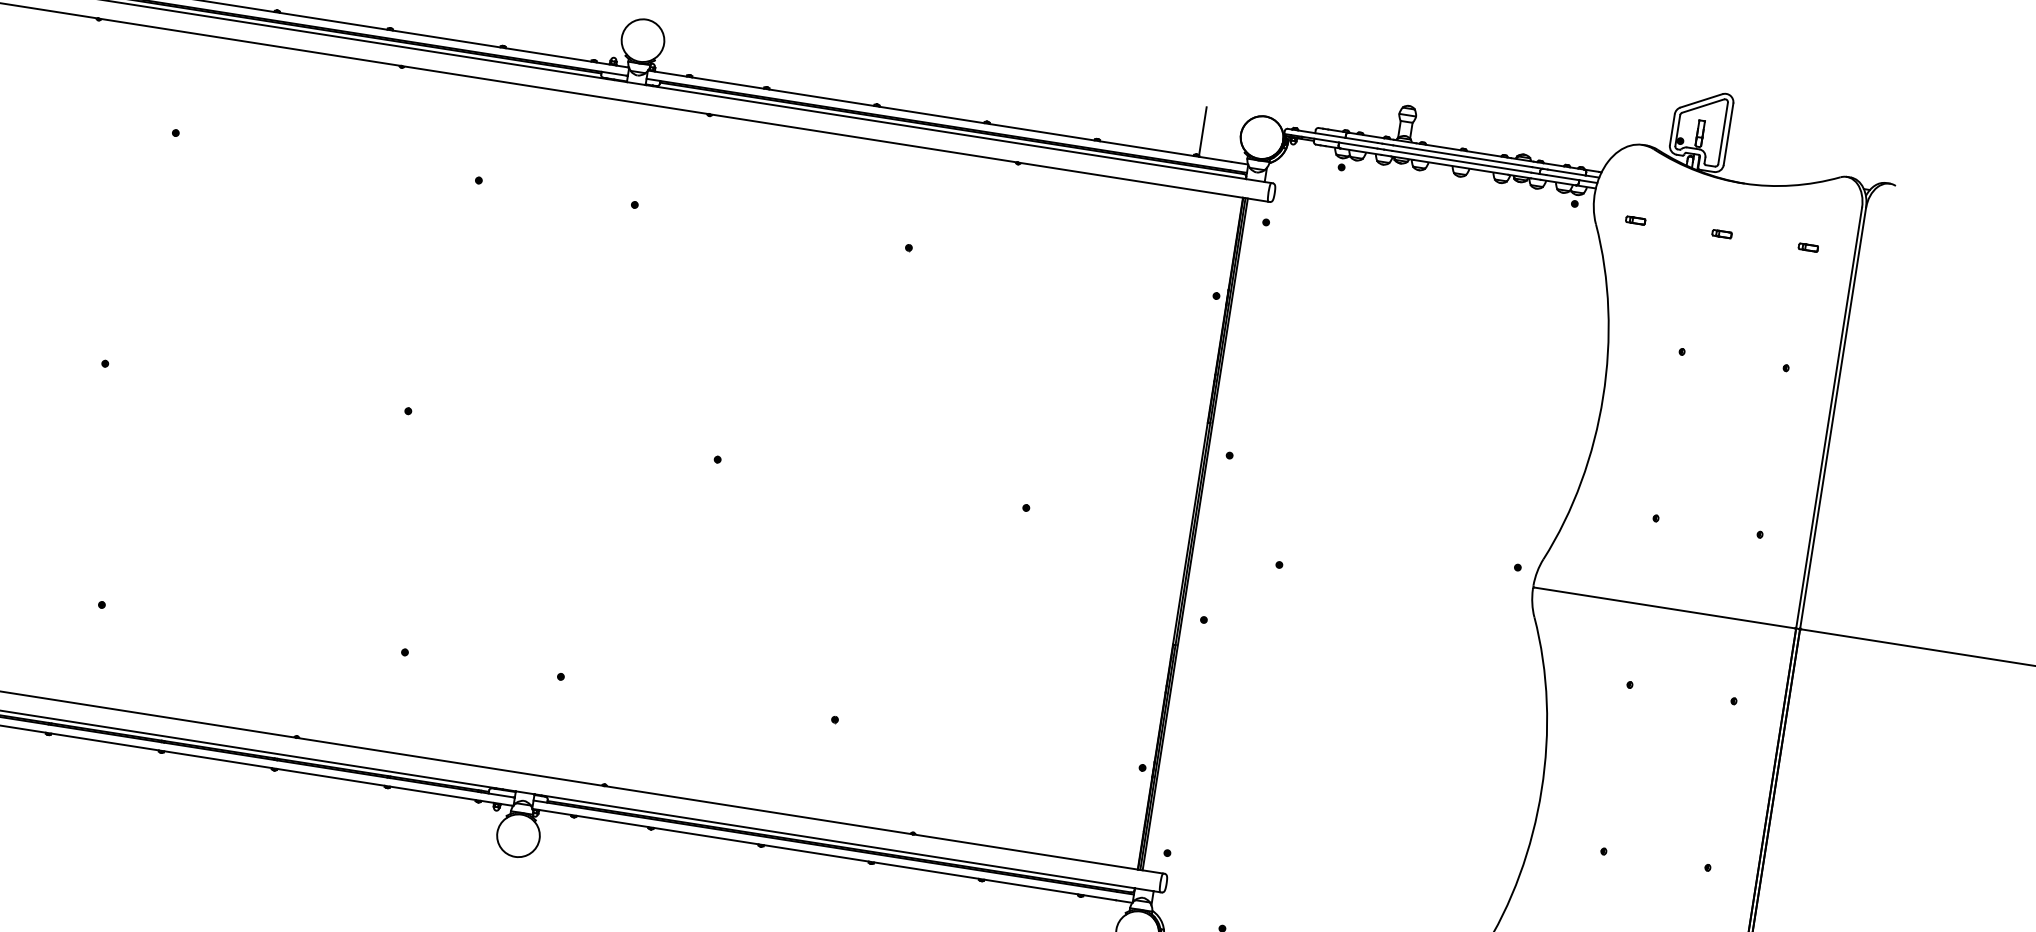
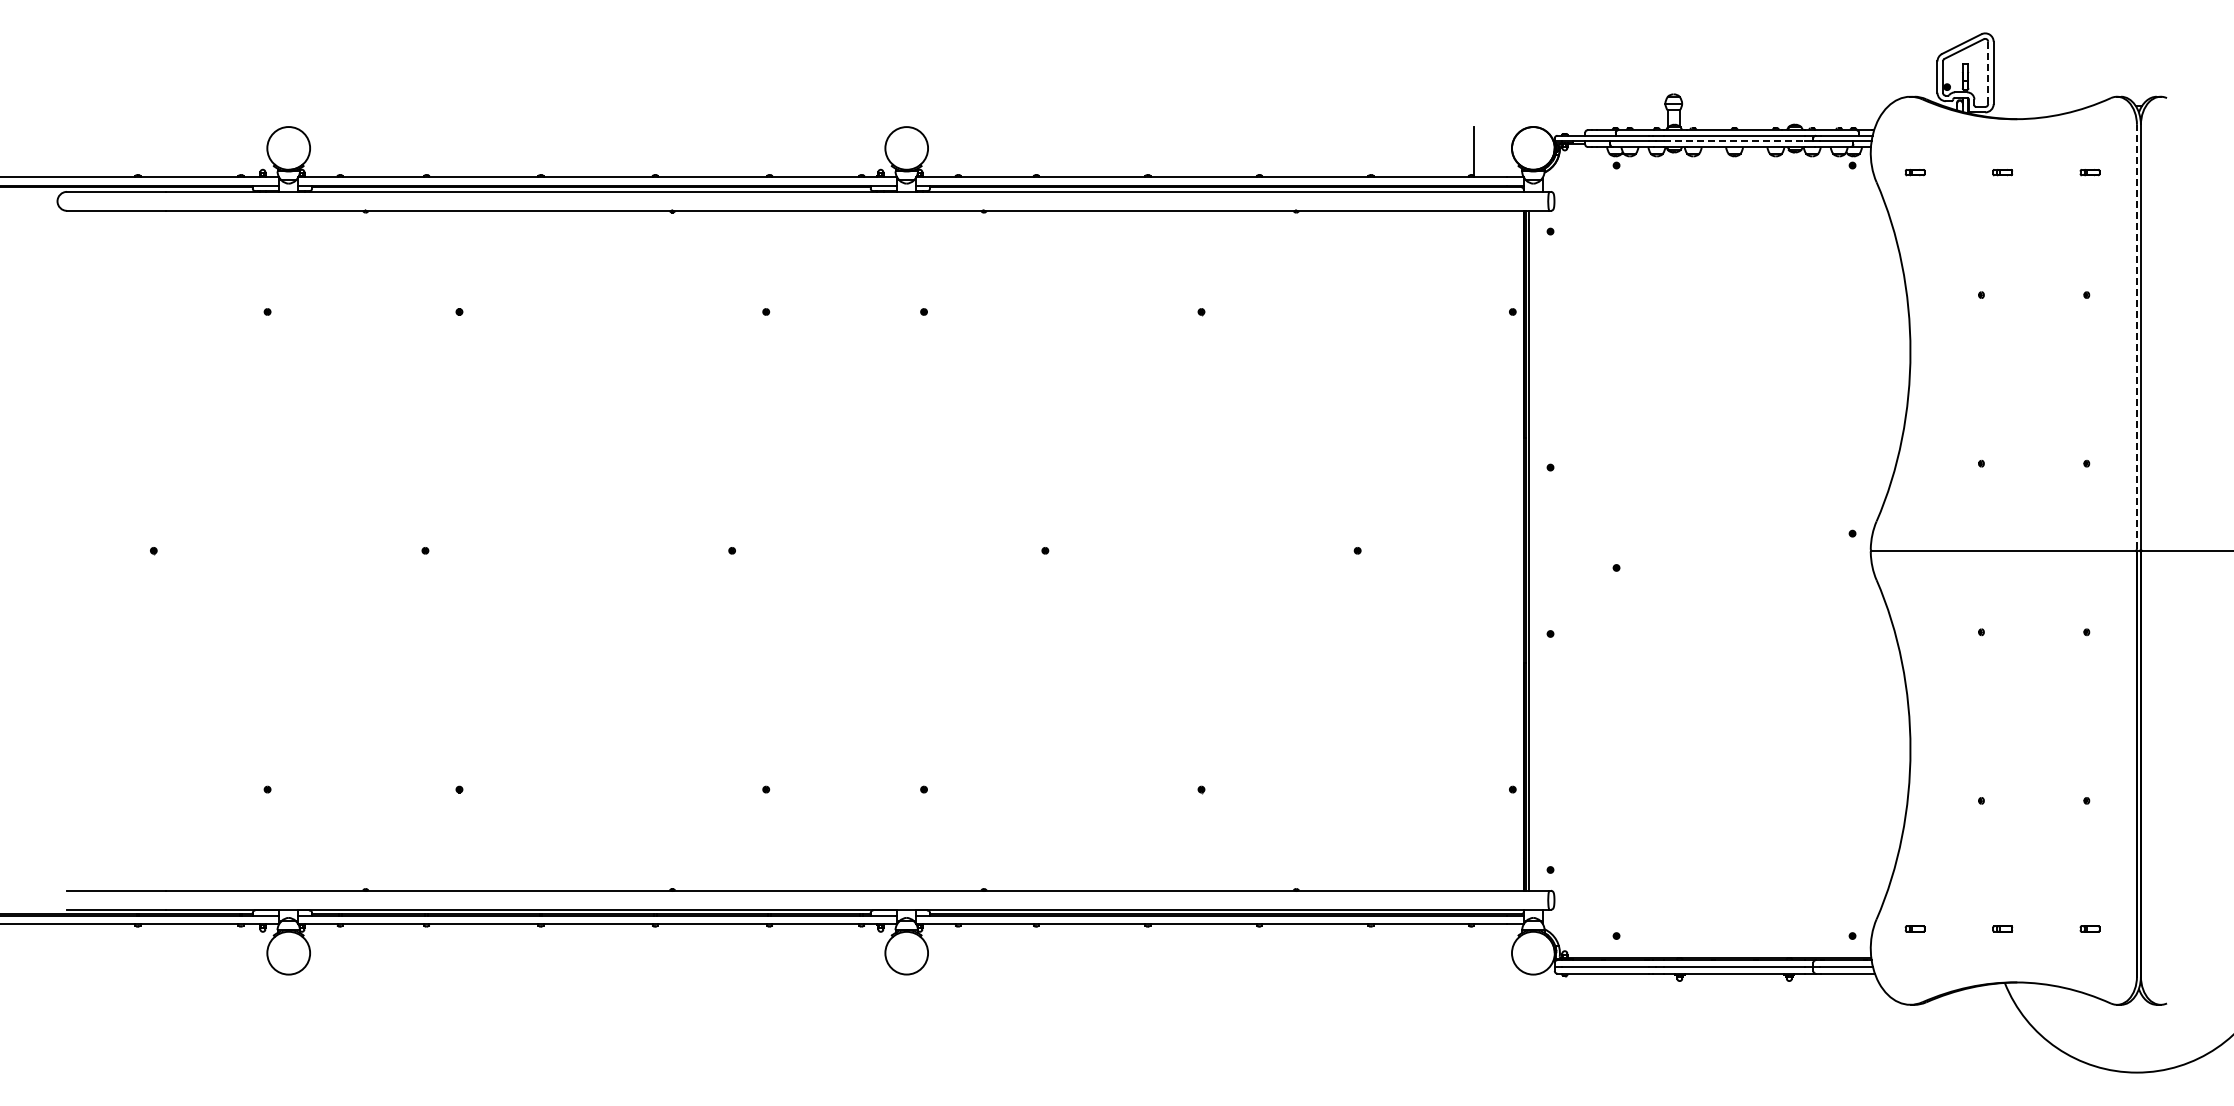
line: (1723, 134) -> (1988, 73), solid -> dashed
line: (1461, 161) -> (1734, 141), solid -> dashed
line: (1828, 416) -> (2136, 336), solid -> dashed

